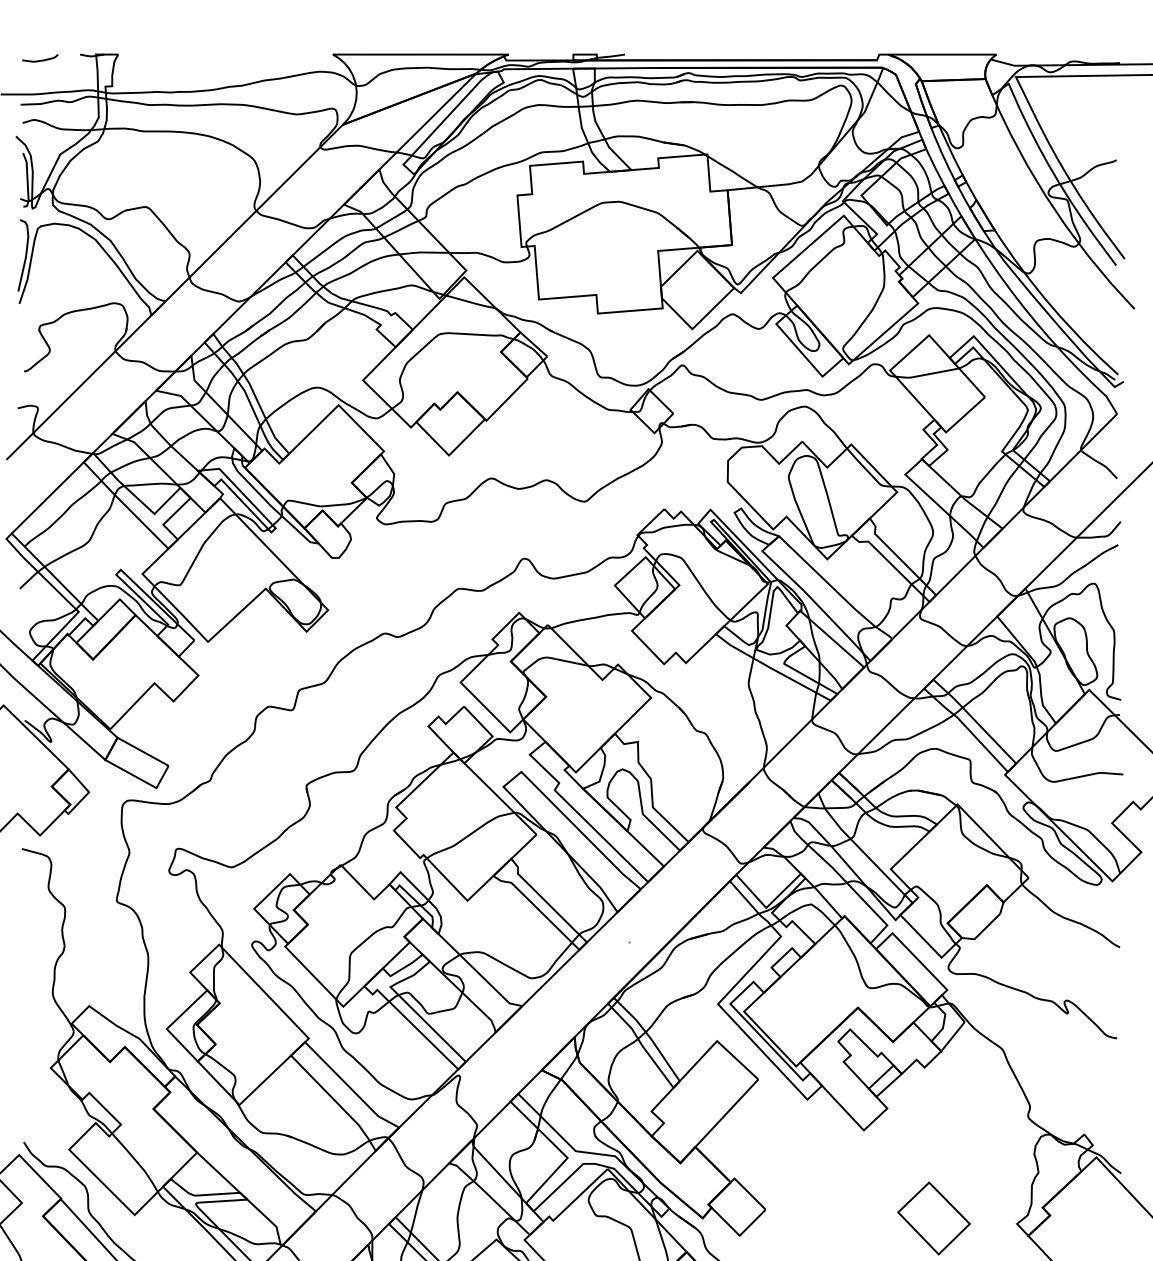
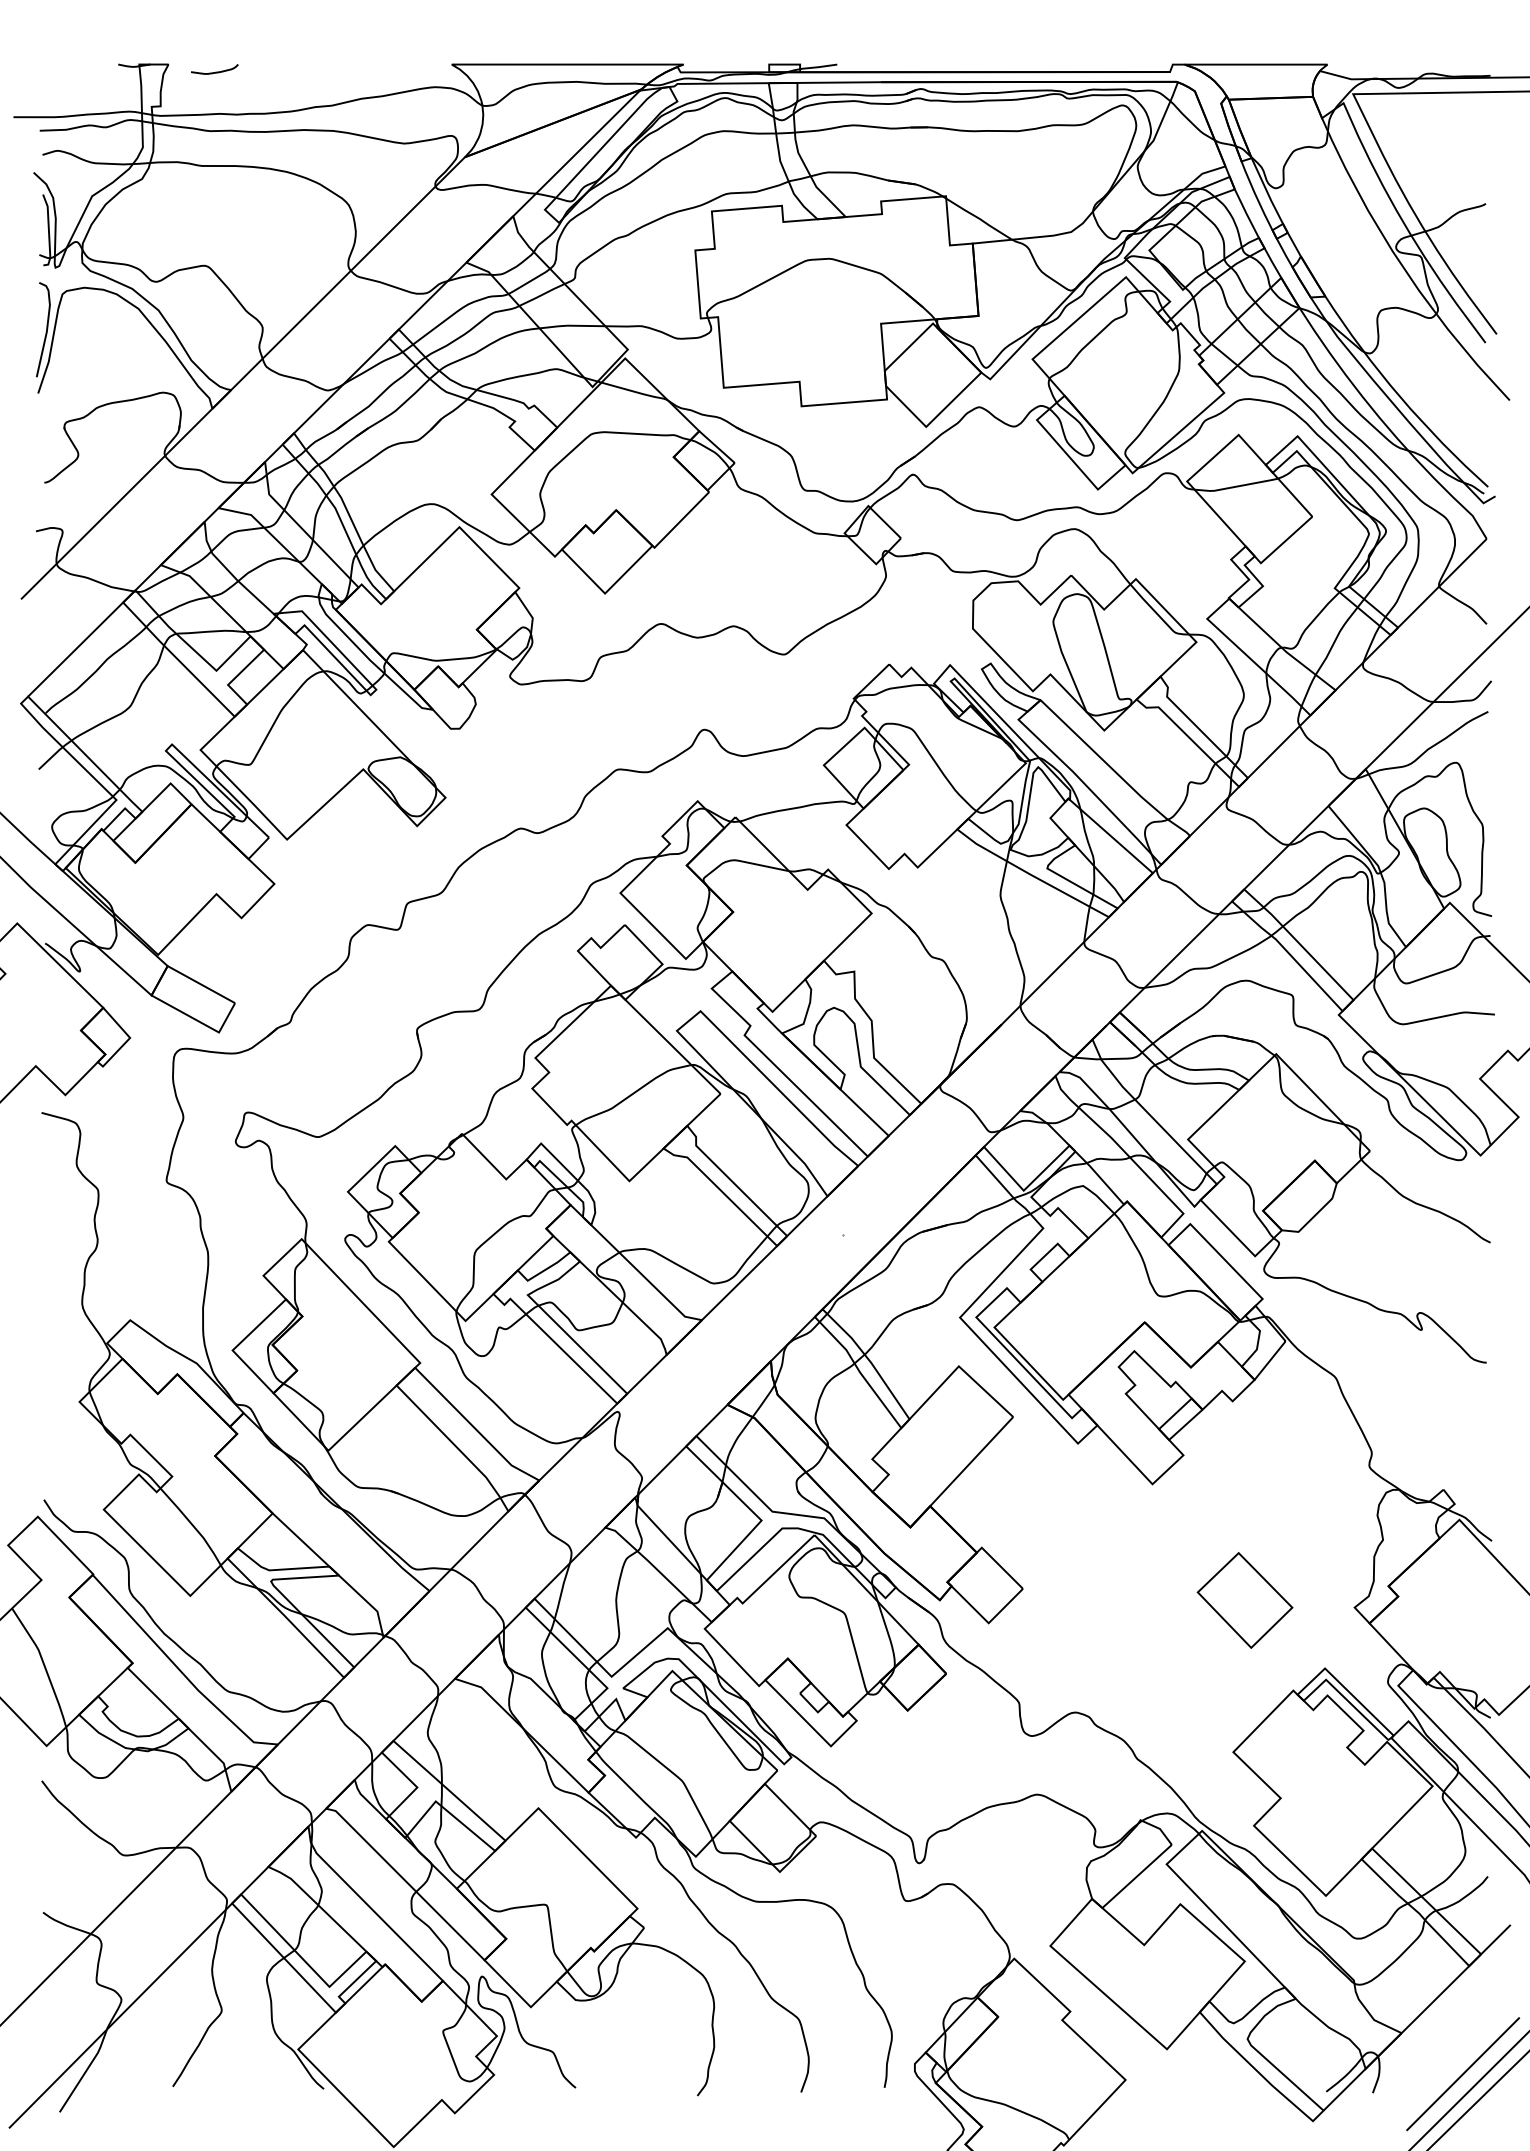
curve: (40, 59) -> (215, 71), moved

